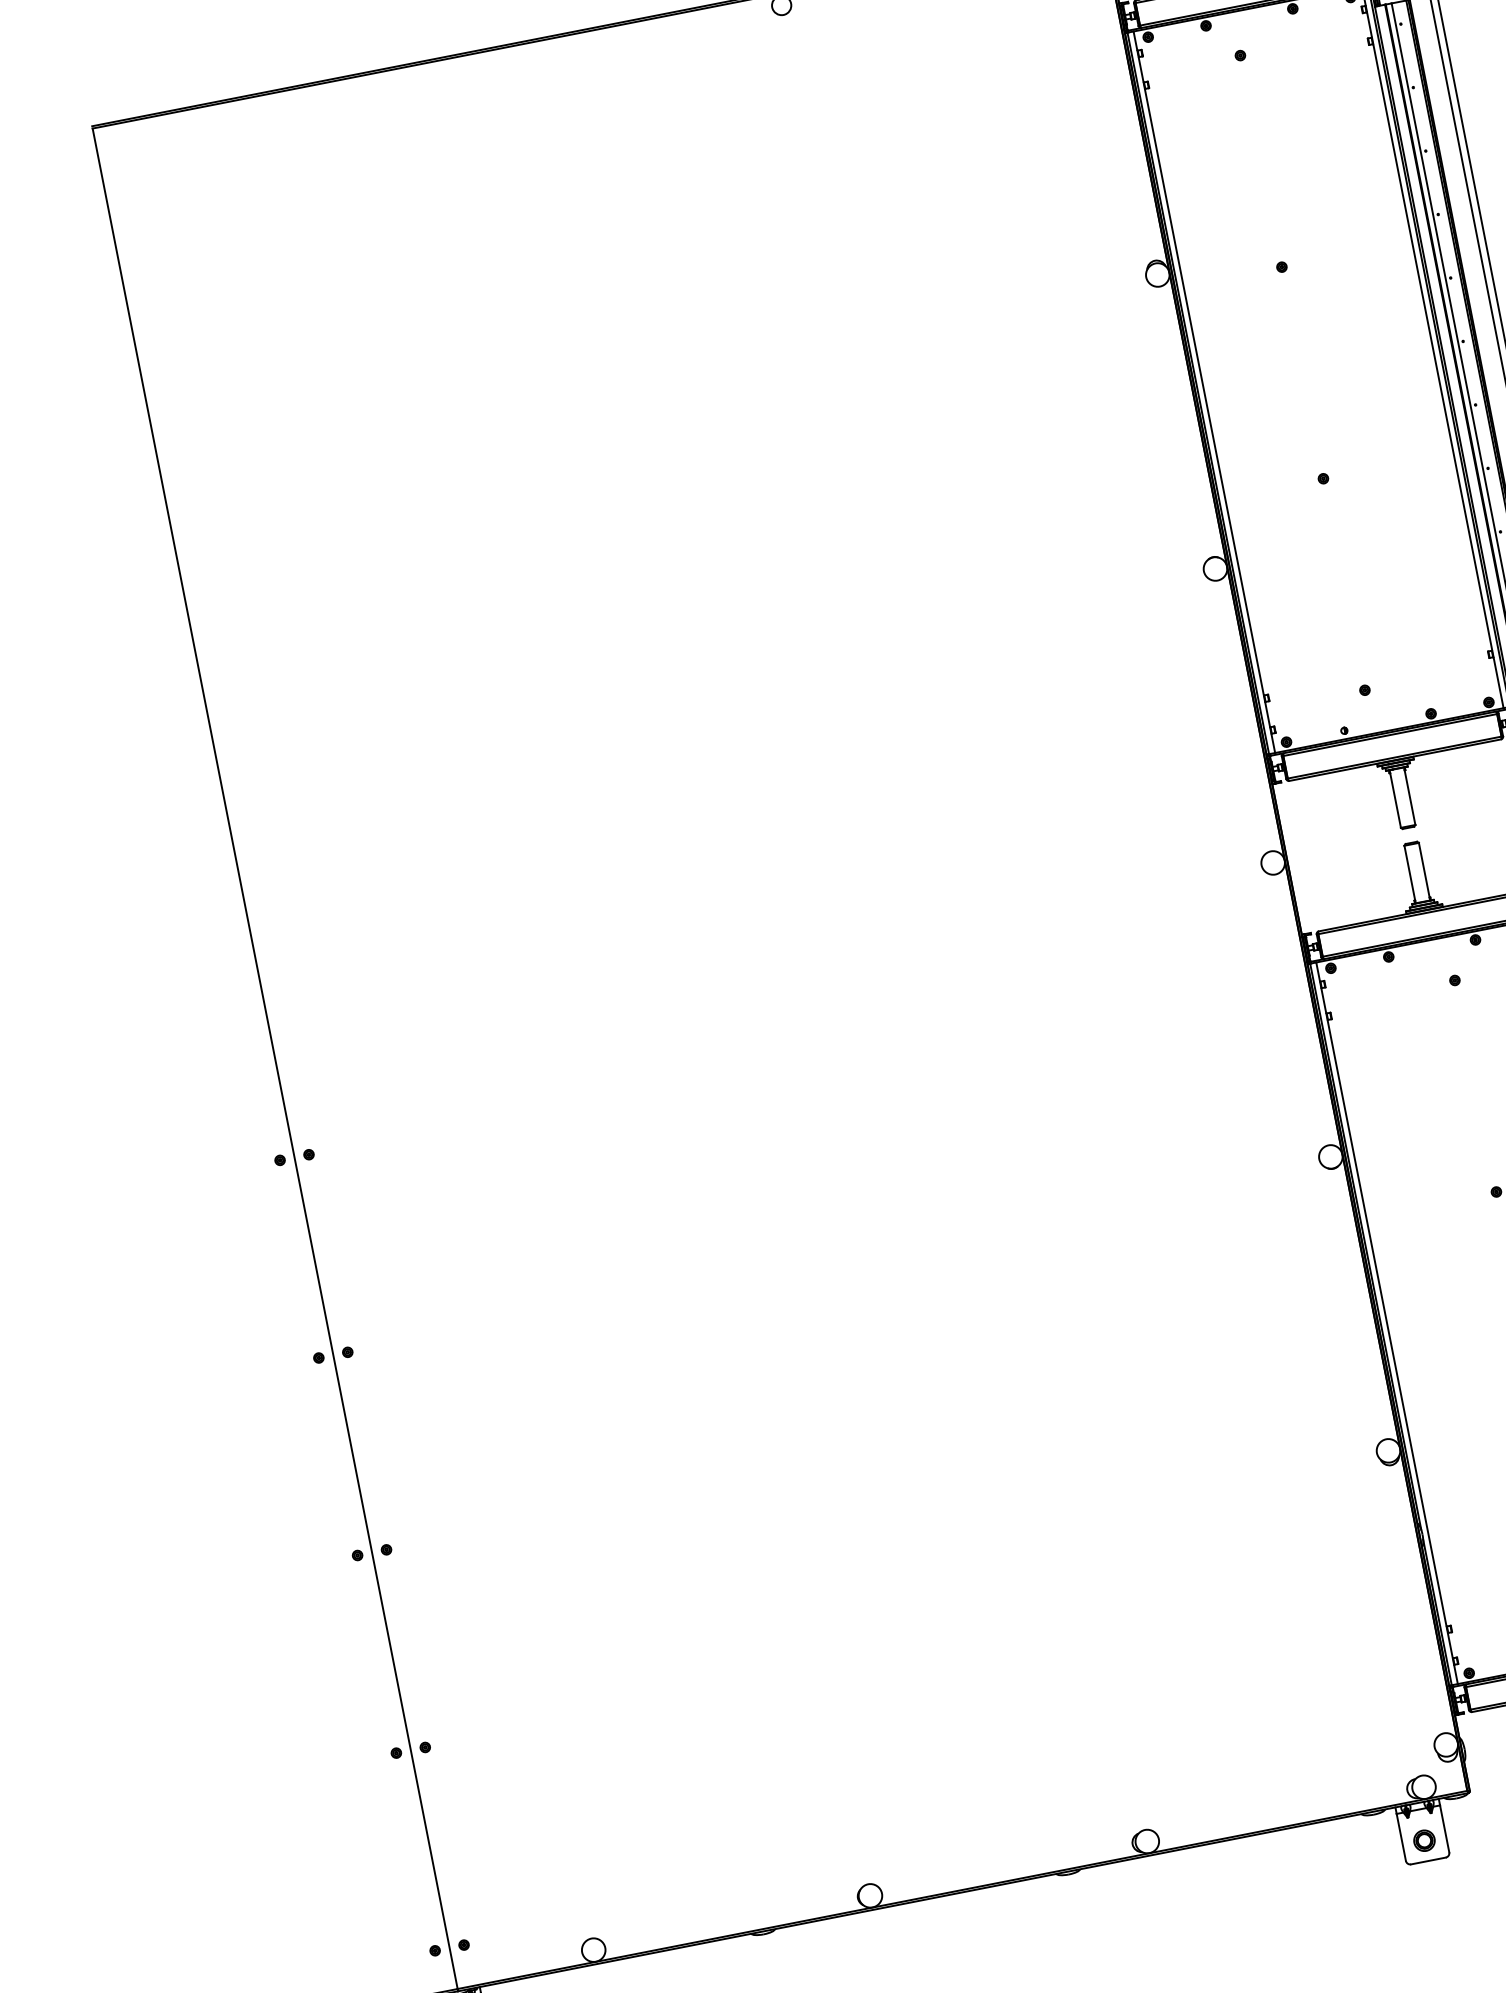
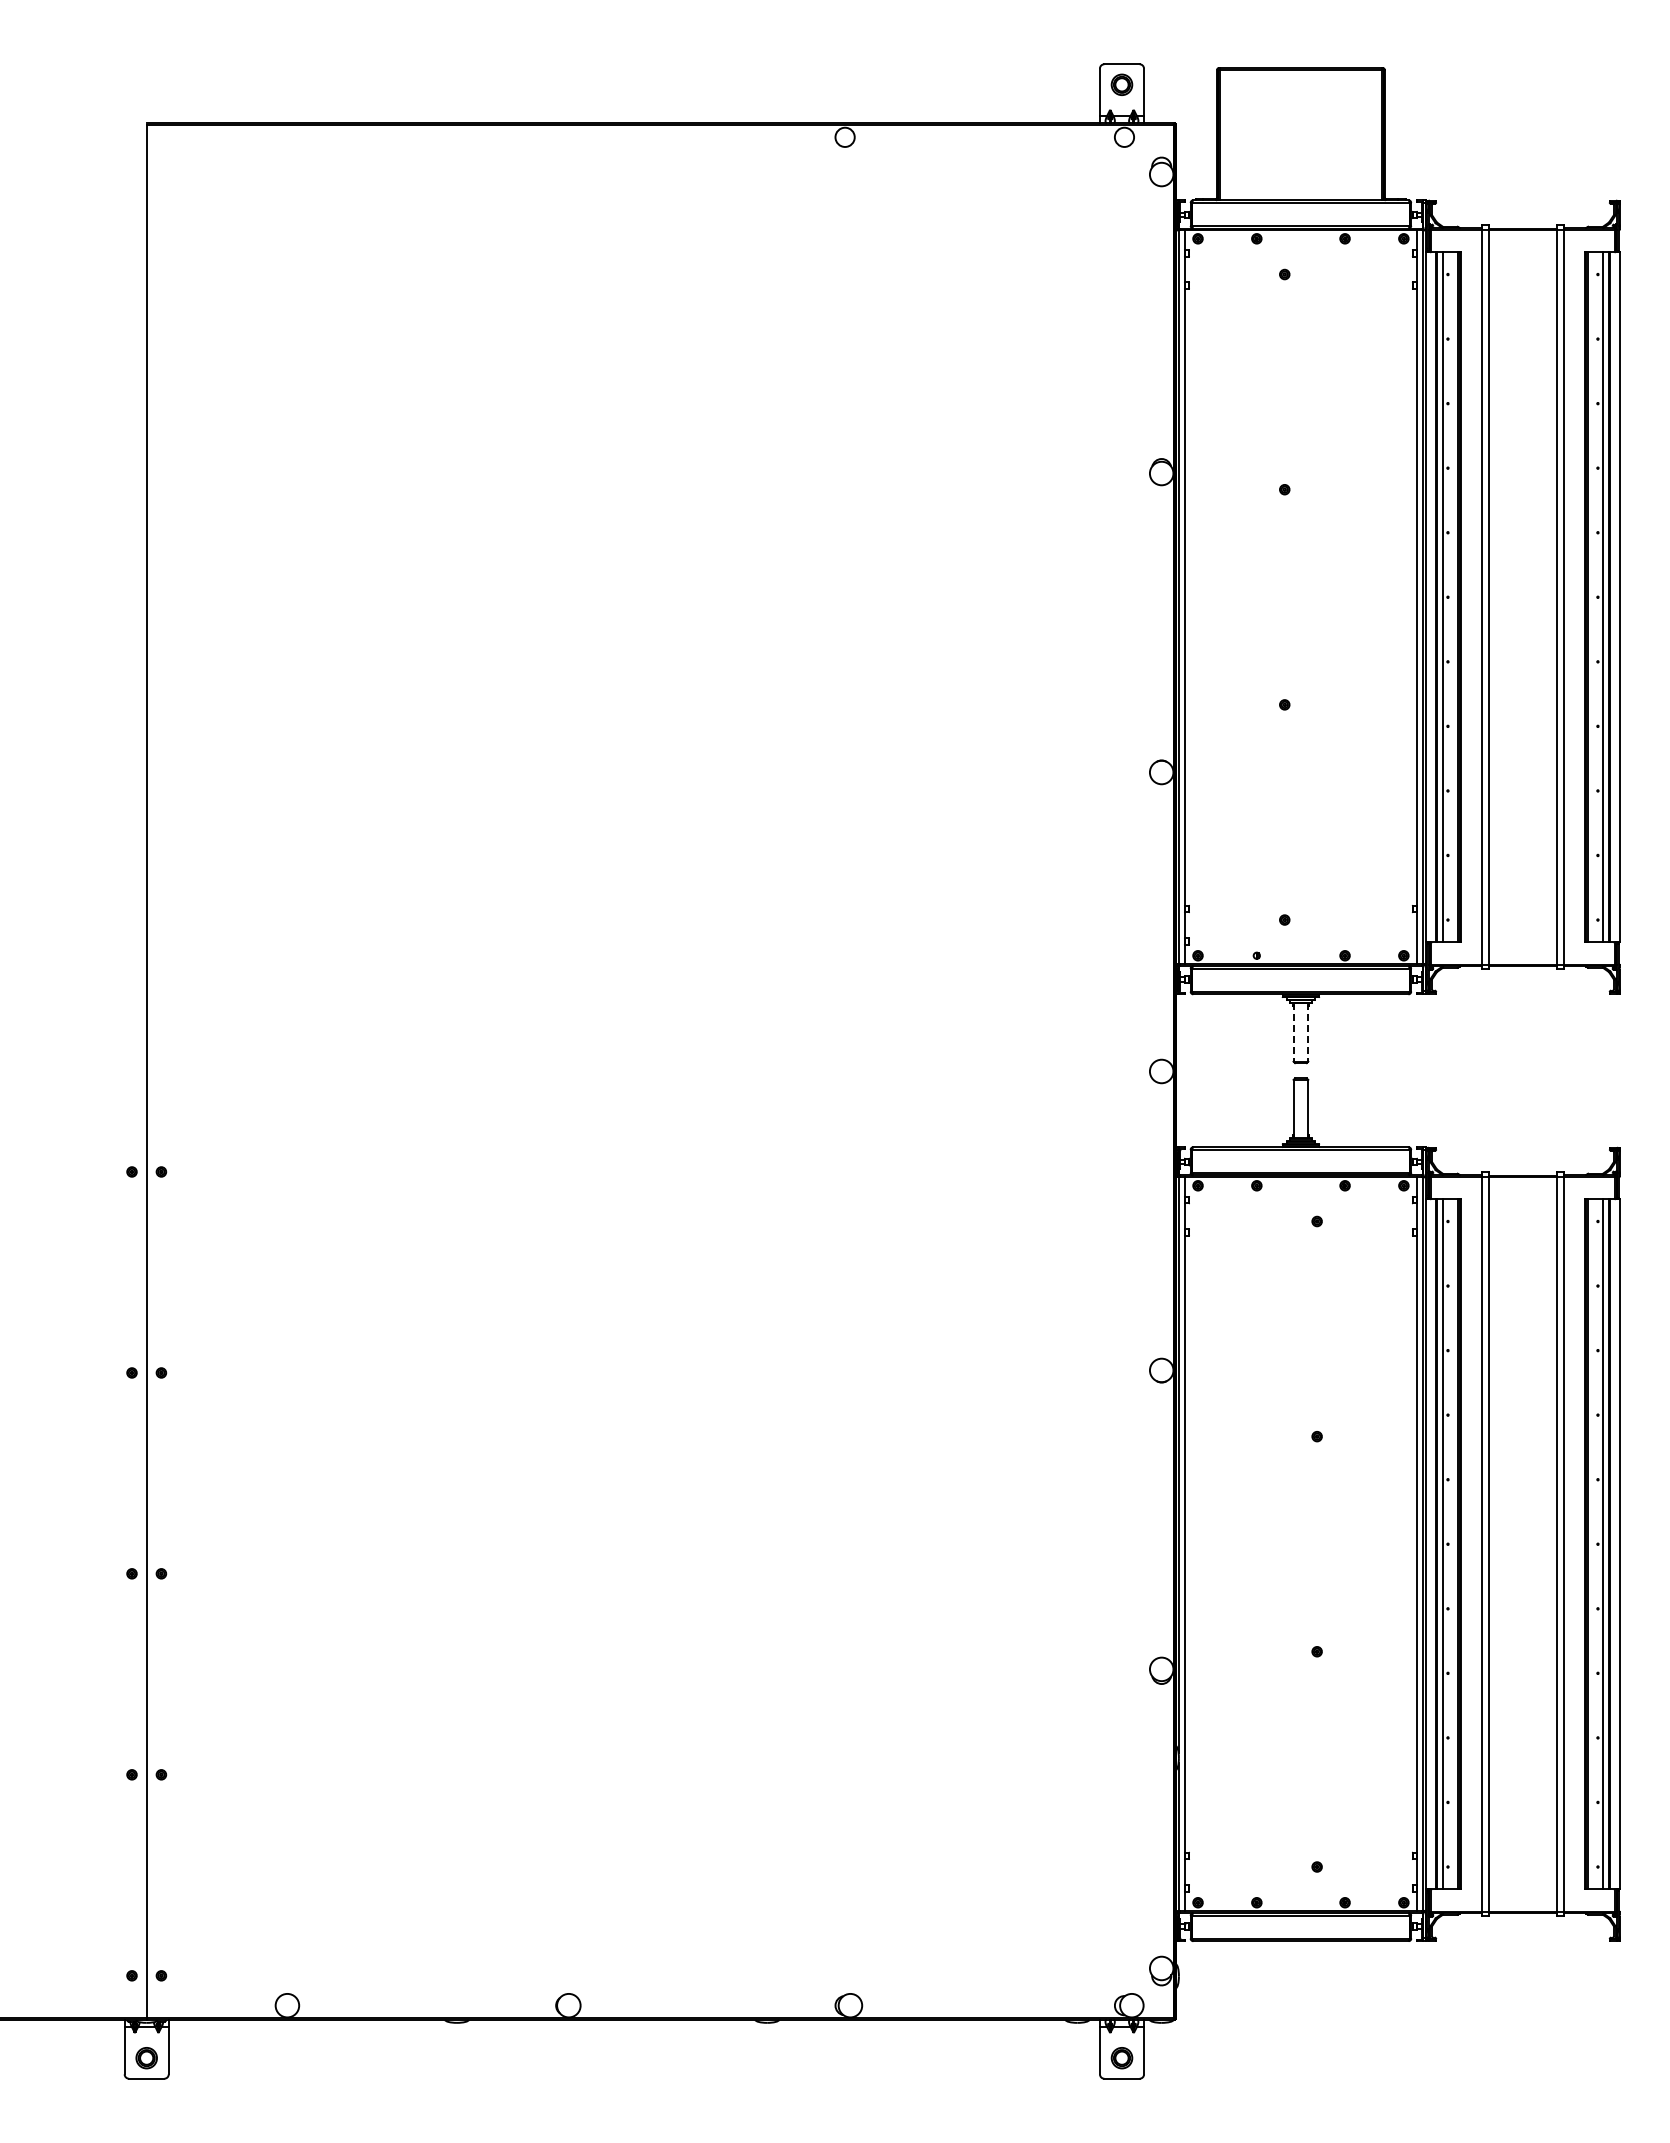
line: (1409, 796) -> (1308, 1032), solid -> dashed
line: (1395, 799) -> (1293, 1032), solid -> dashed

